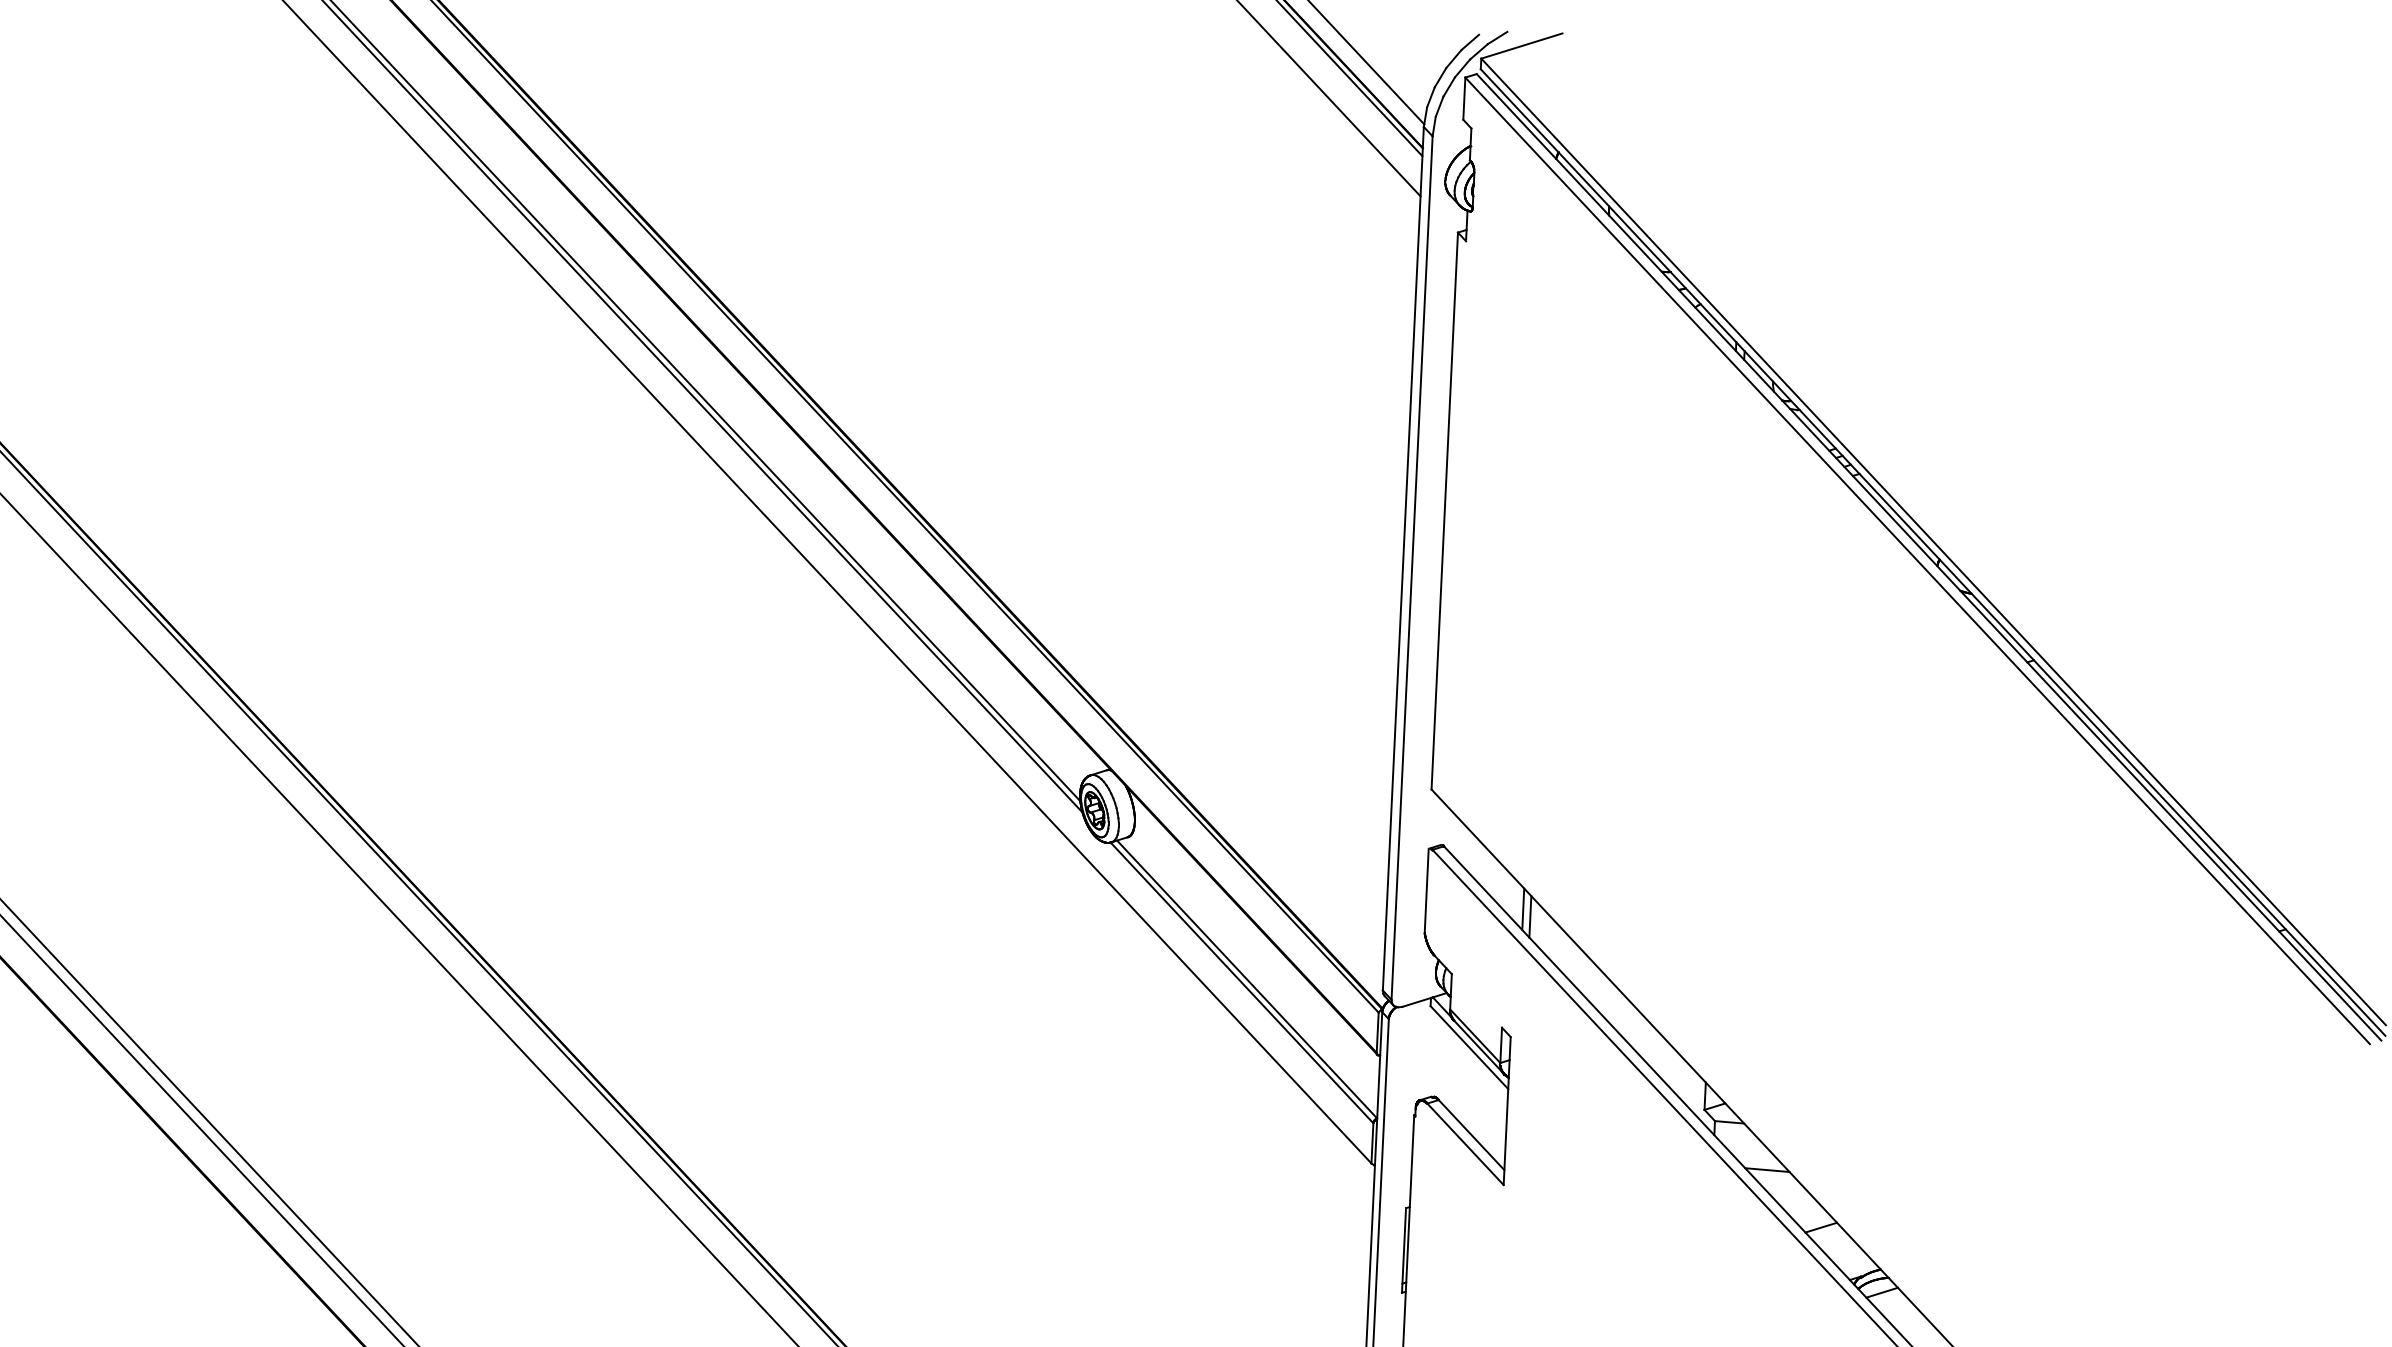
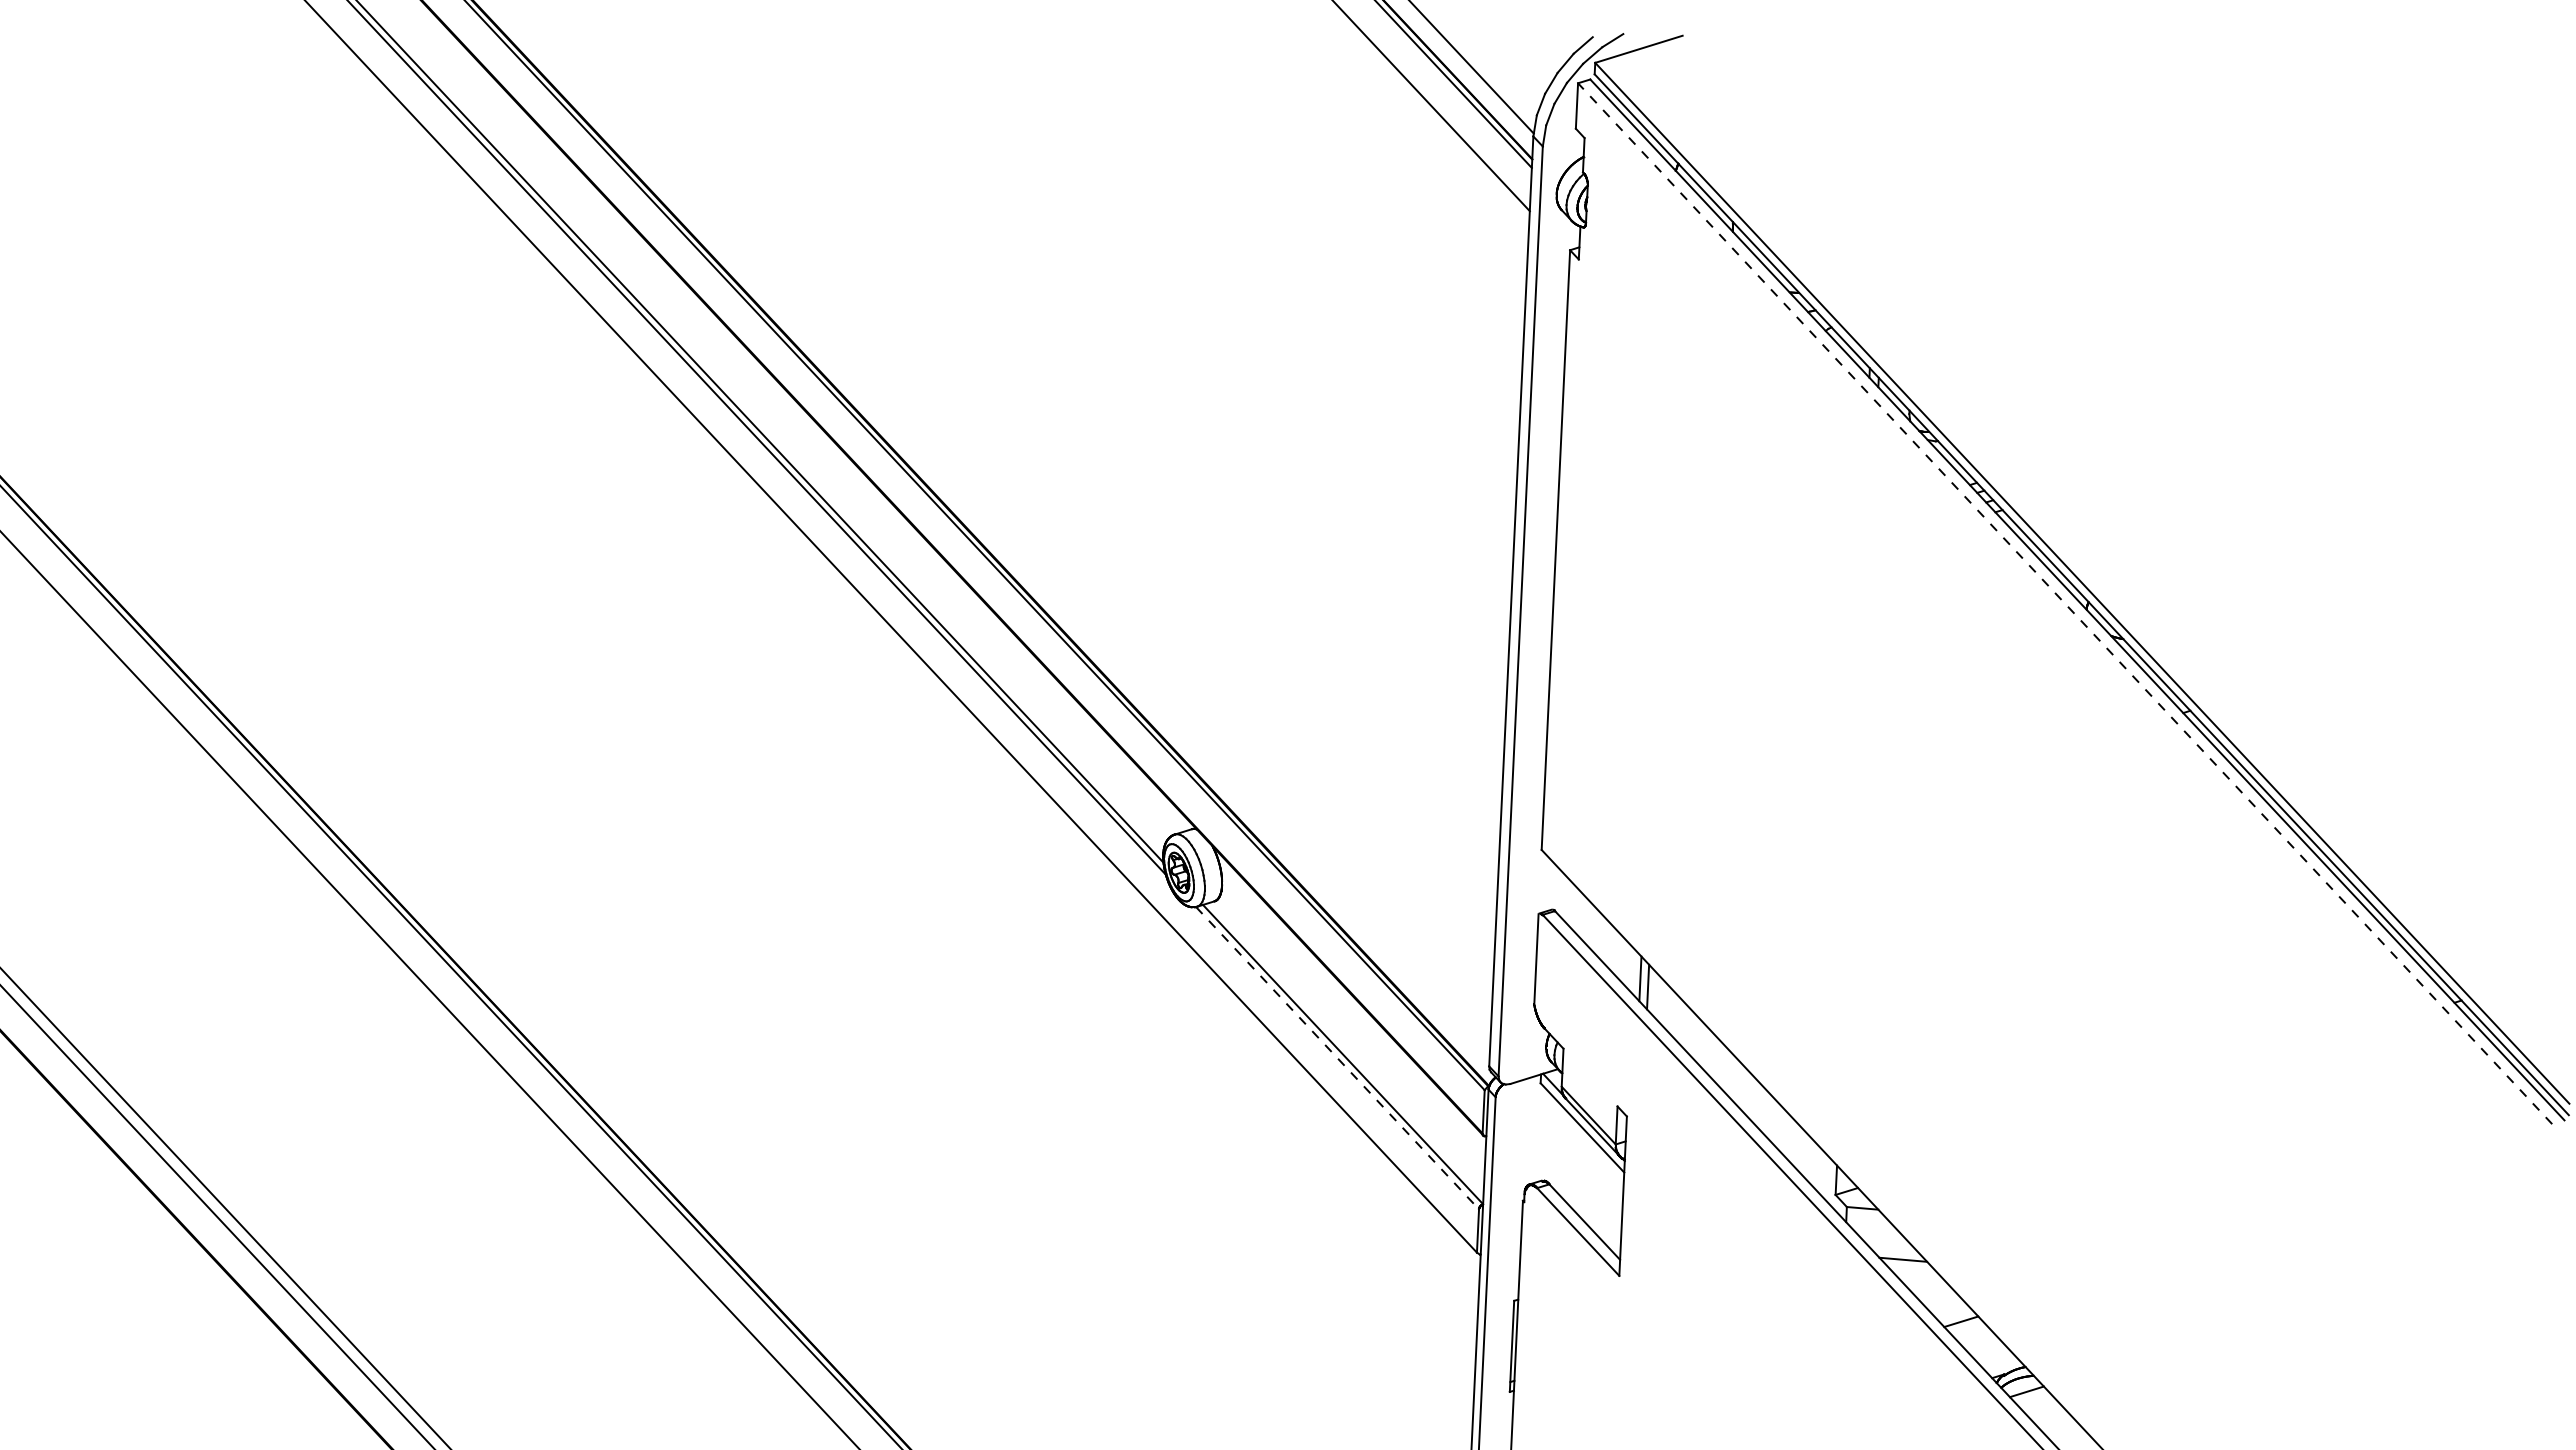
line: (1917, 560) -> (2065, 603), solid -> dashed
line: (1241, 983) -> (1337, 1058), solid -> dashed

